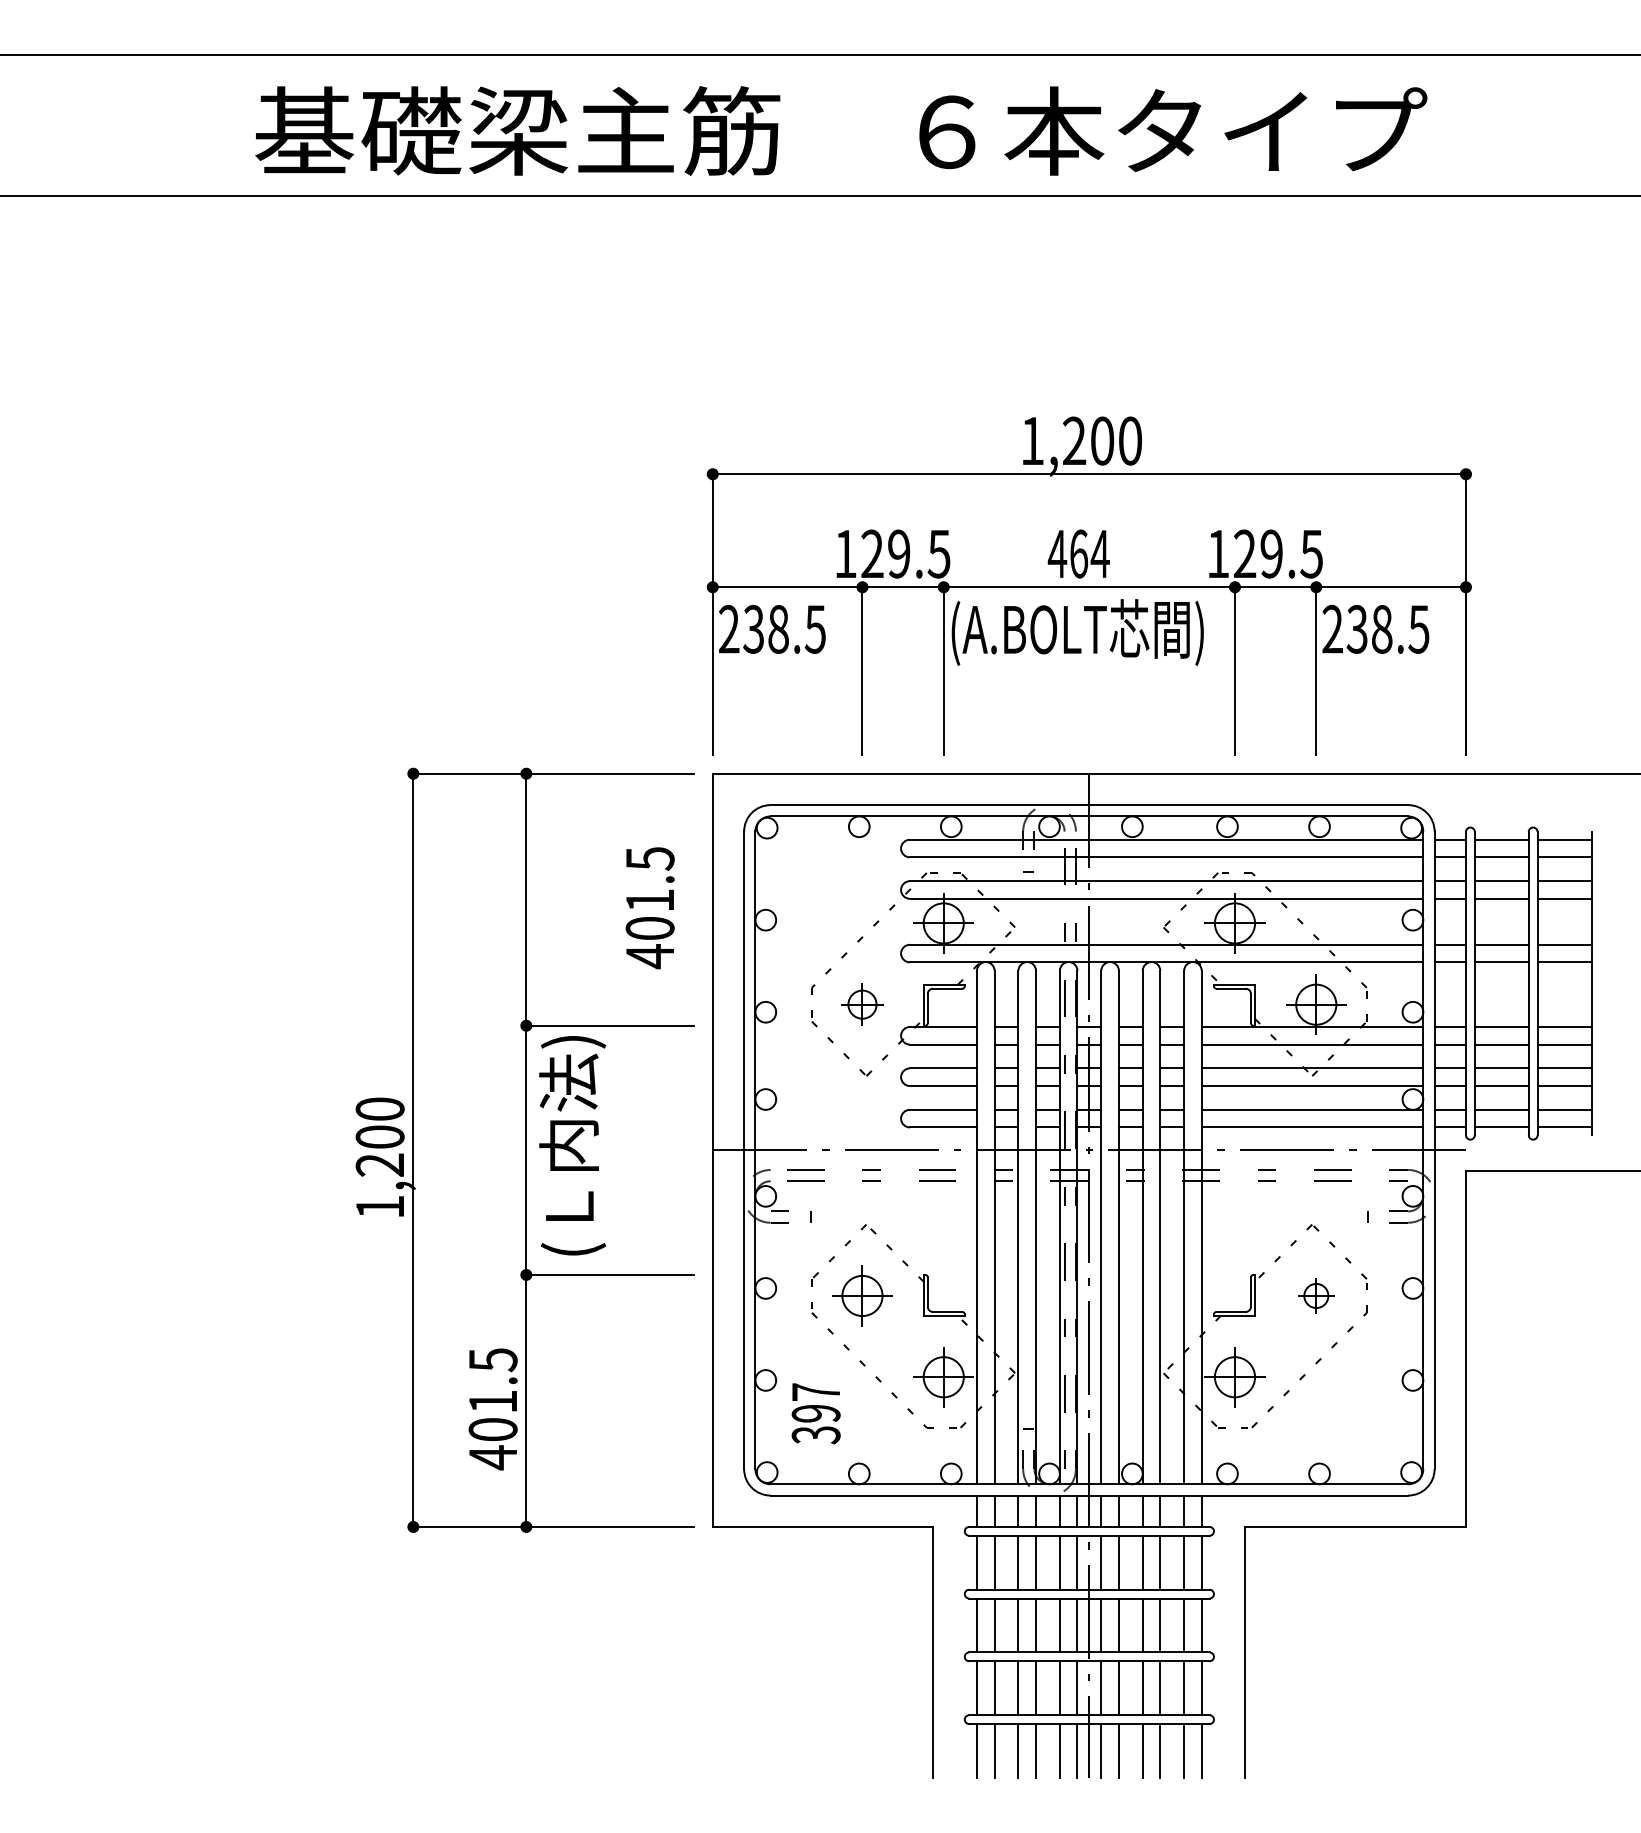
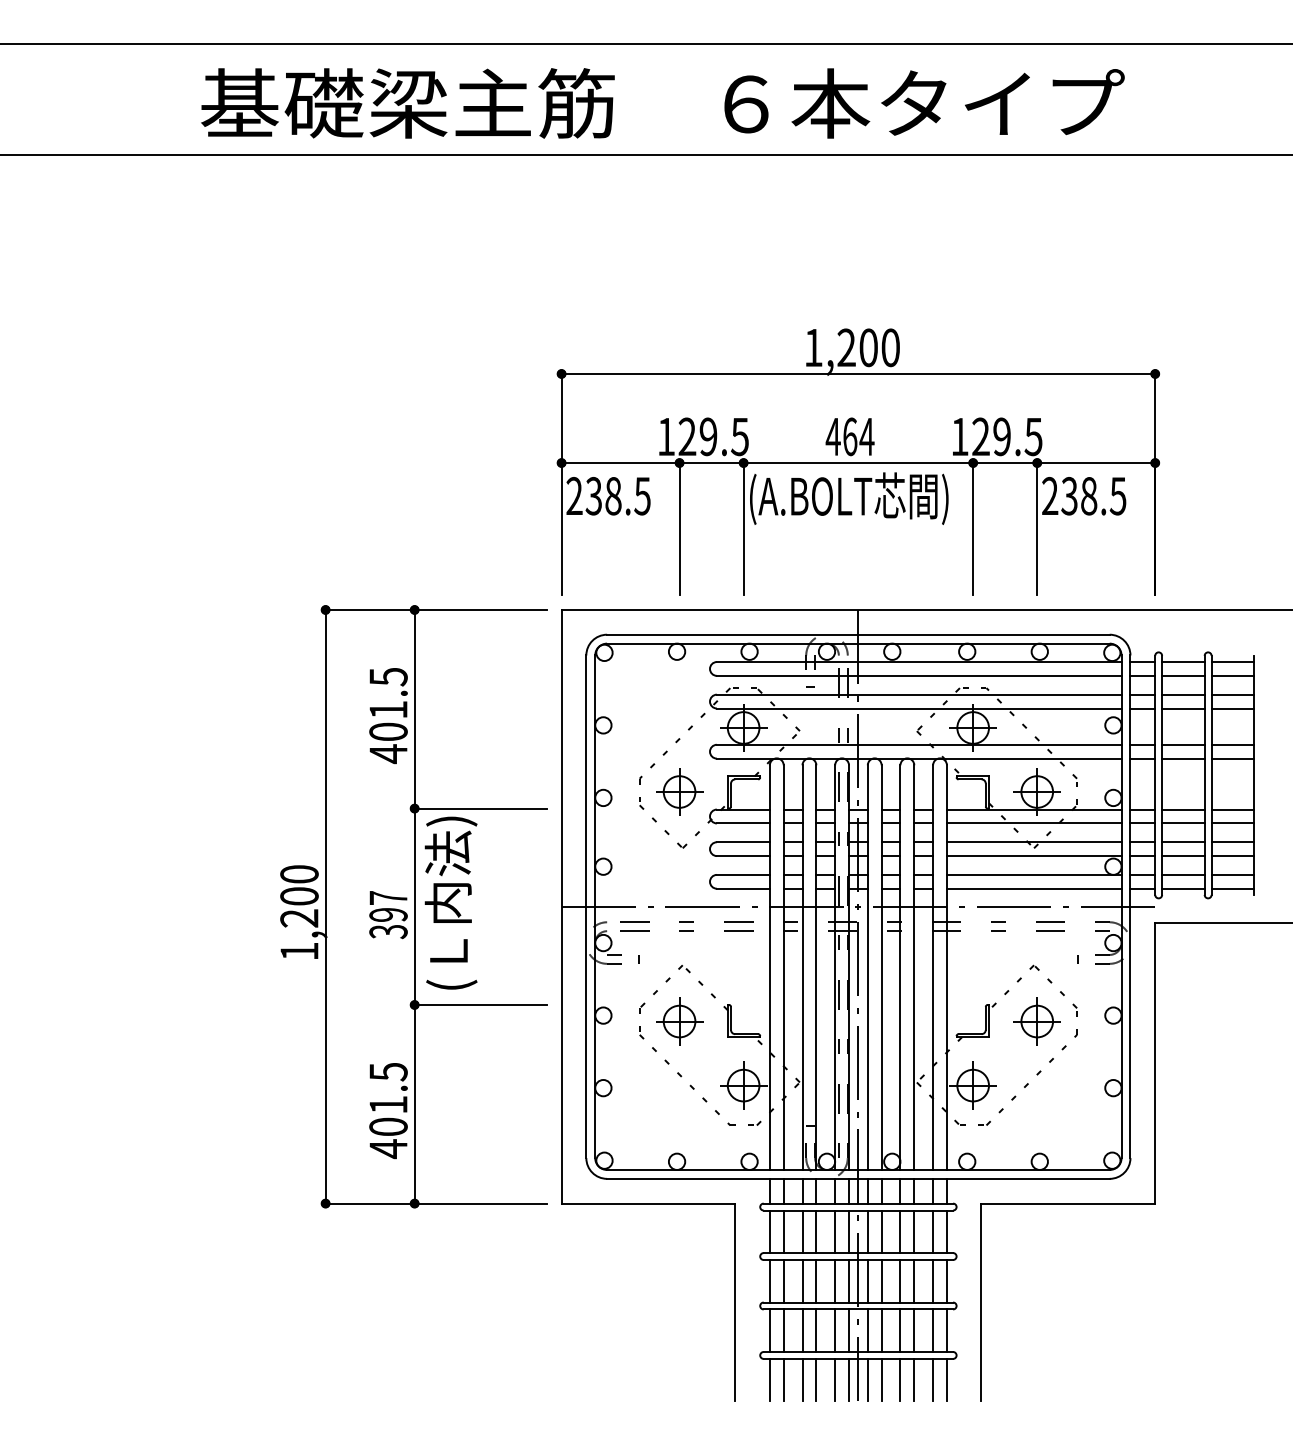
text: (649, 908) -> (388, 716), moved
part: (862, 1004) -> (679, 791), size x1.43
part: (1316, 1295) -> (1037, 1021), size x1.67
text: (815, 1413) -> (388, 914), moved

